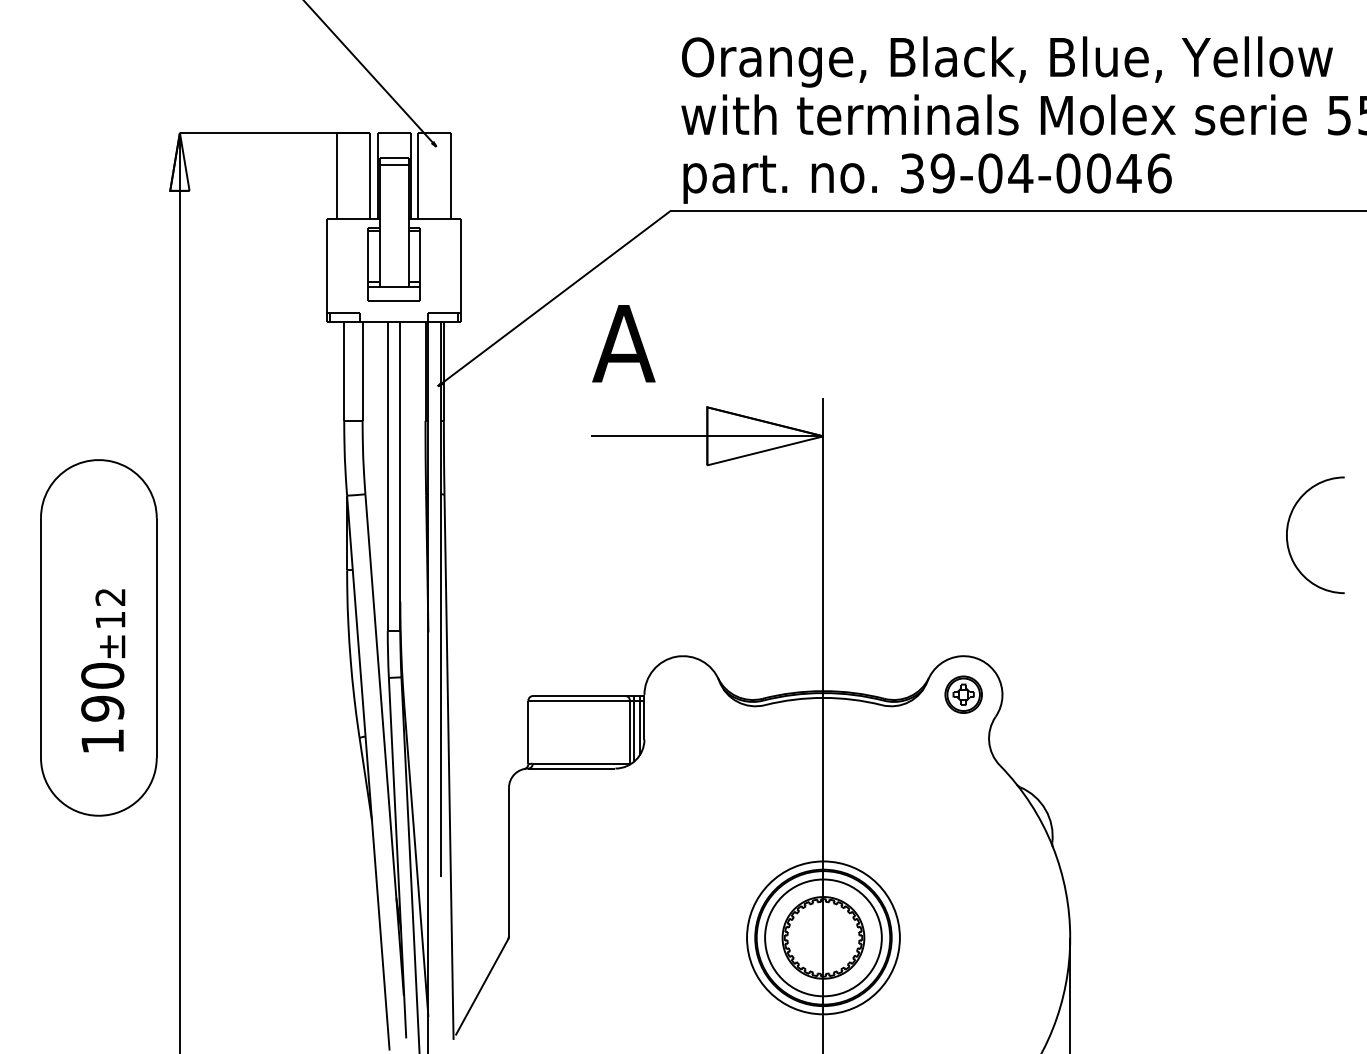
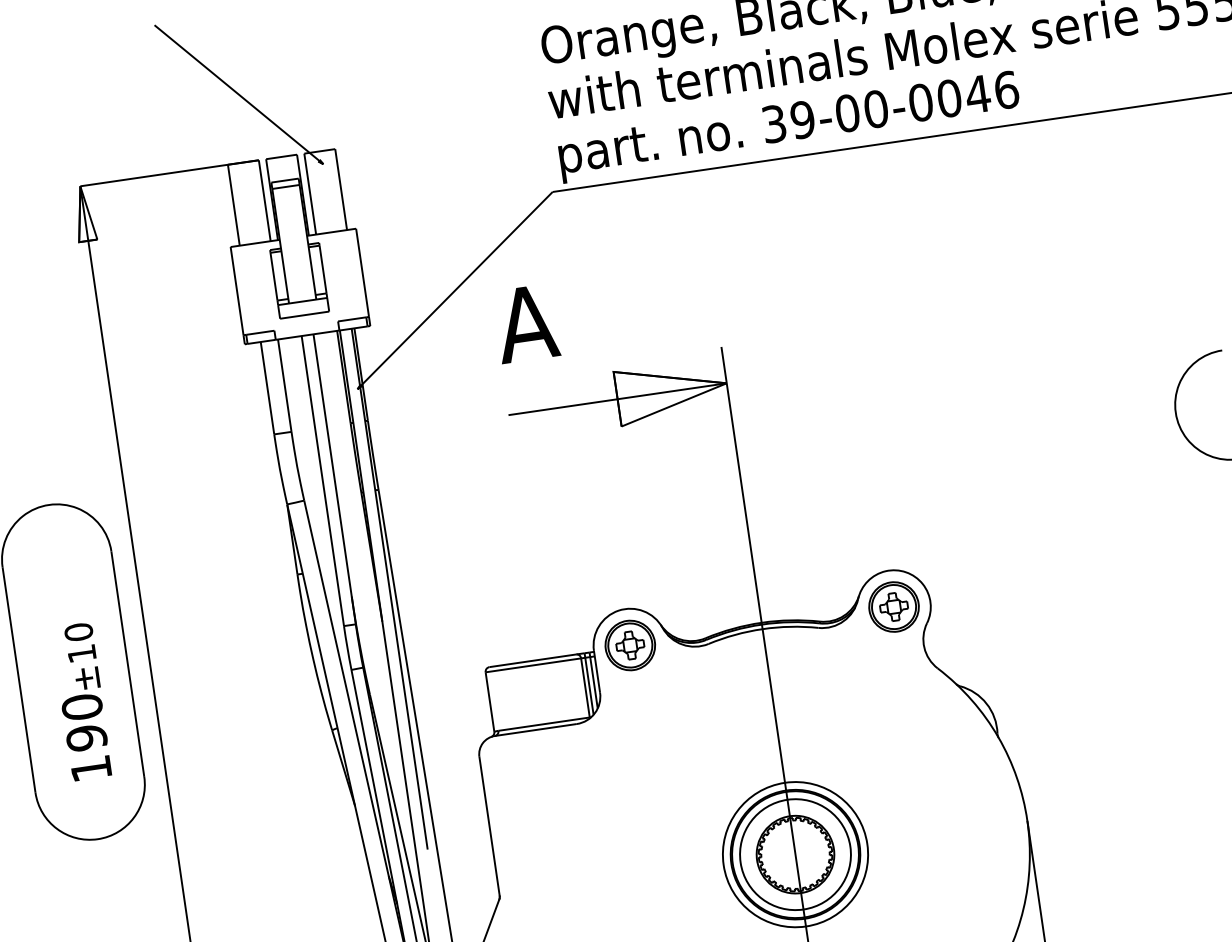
text: (1020, 173) -> (875, 109), 39-04-0046 -> 39-00-0046
text: (110, 597) -> (78, 632), ±12 -> ±10
part: (683, 694) -> (630, 645), added
part: (963, 694) -> (893, 606), size x1.43

